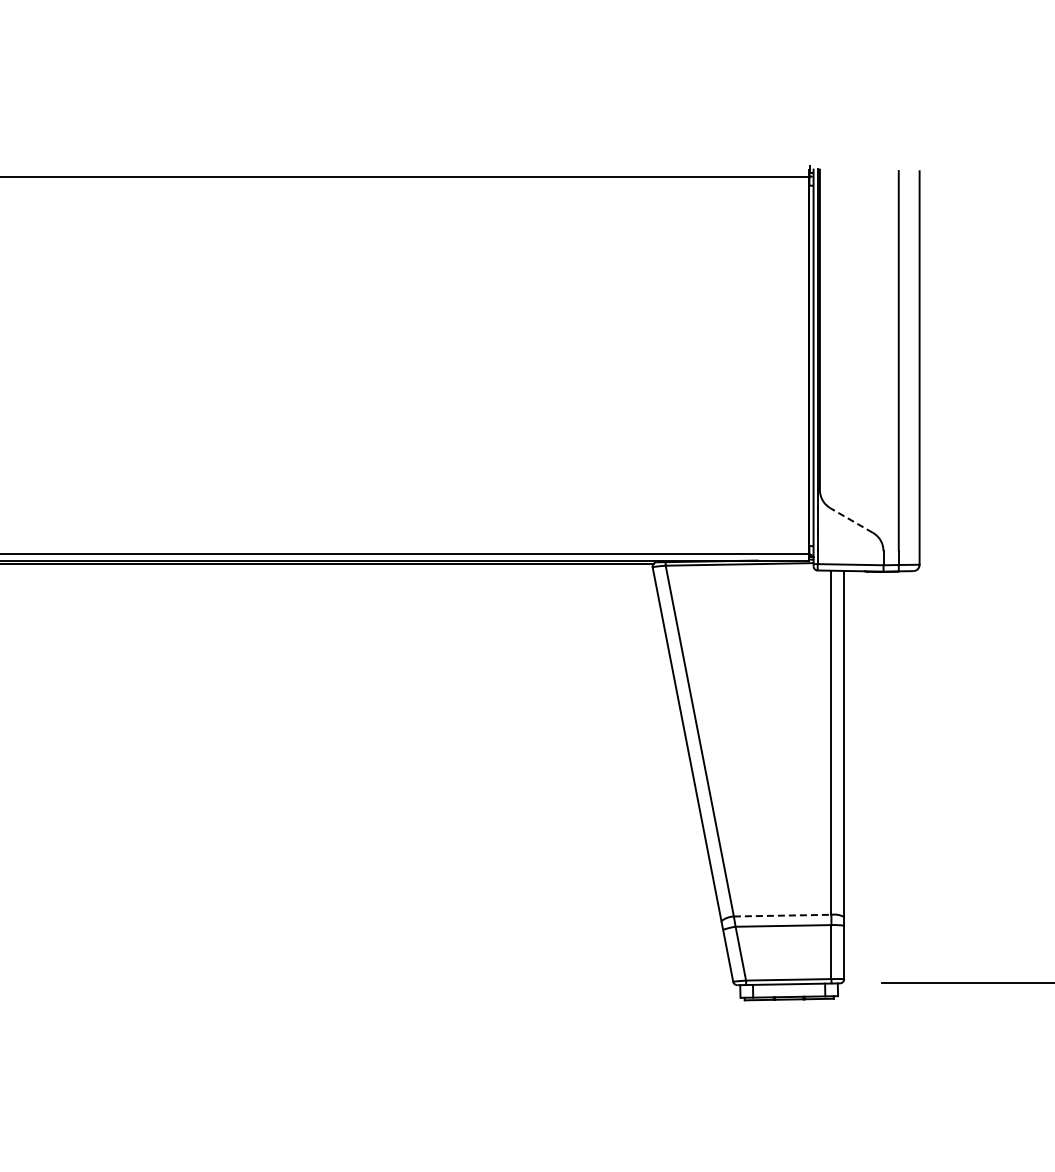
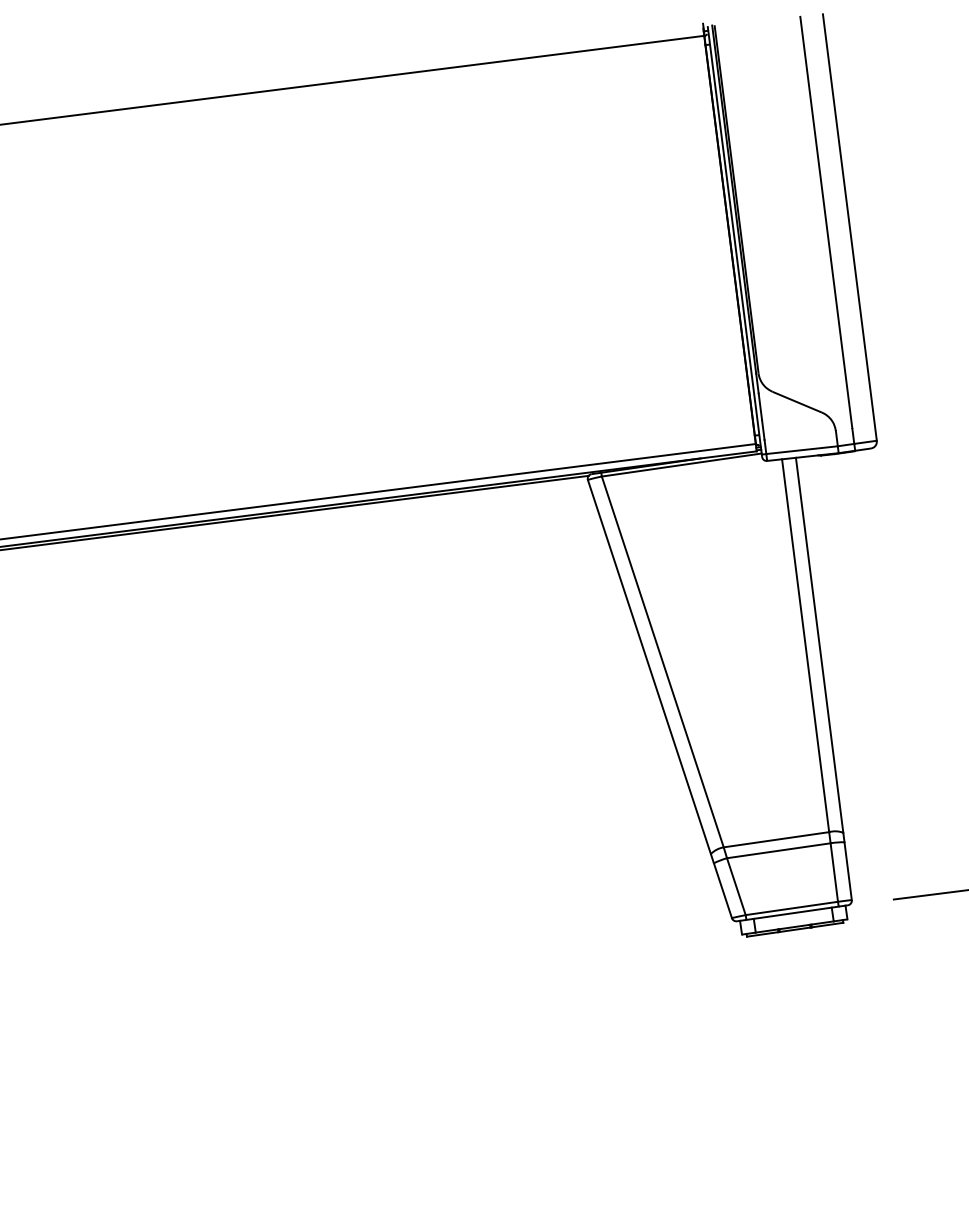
line: (850, 519) -> (795, 401), dashed -> solid
line: (782, 915) -> (776, 839), dashed -> solid

